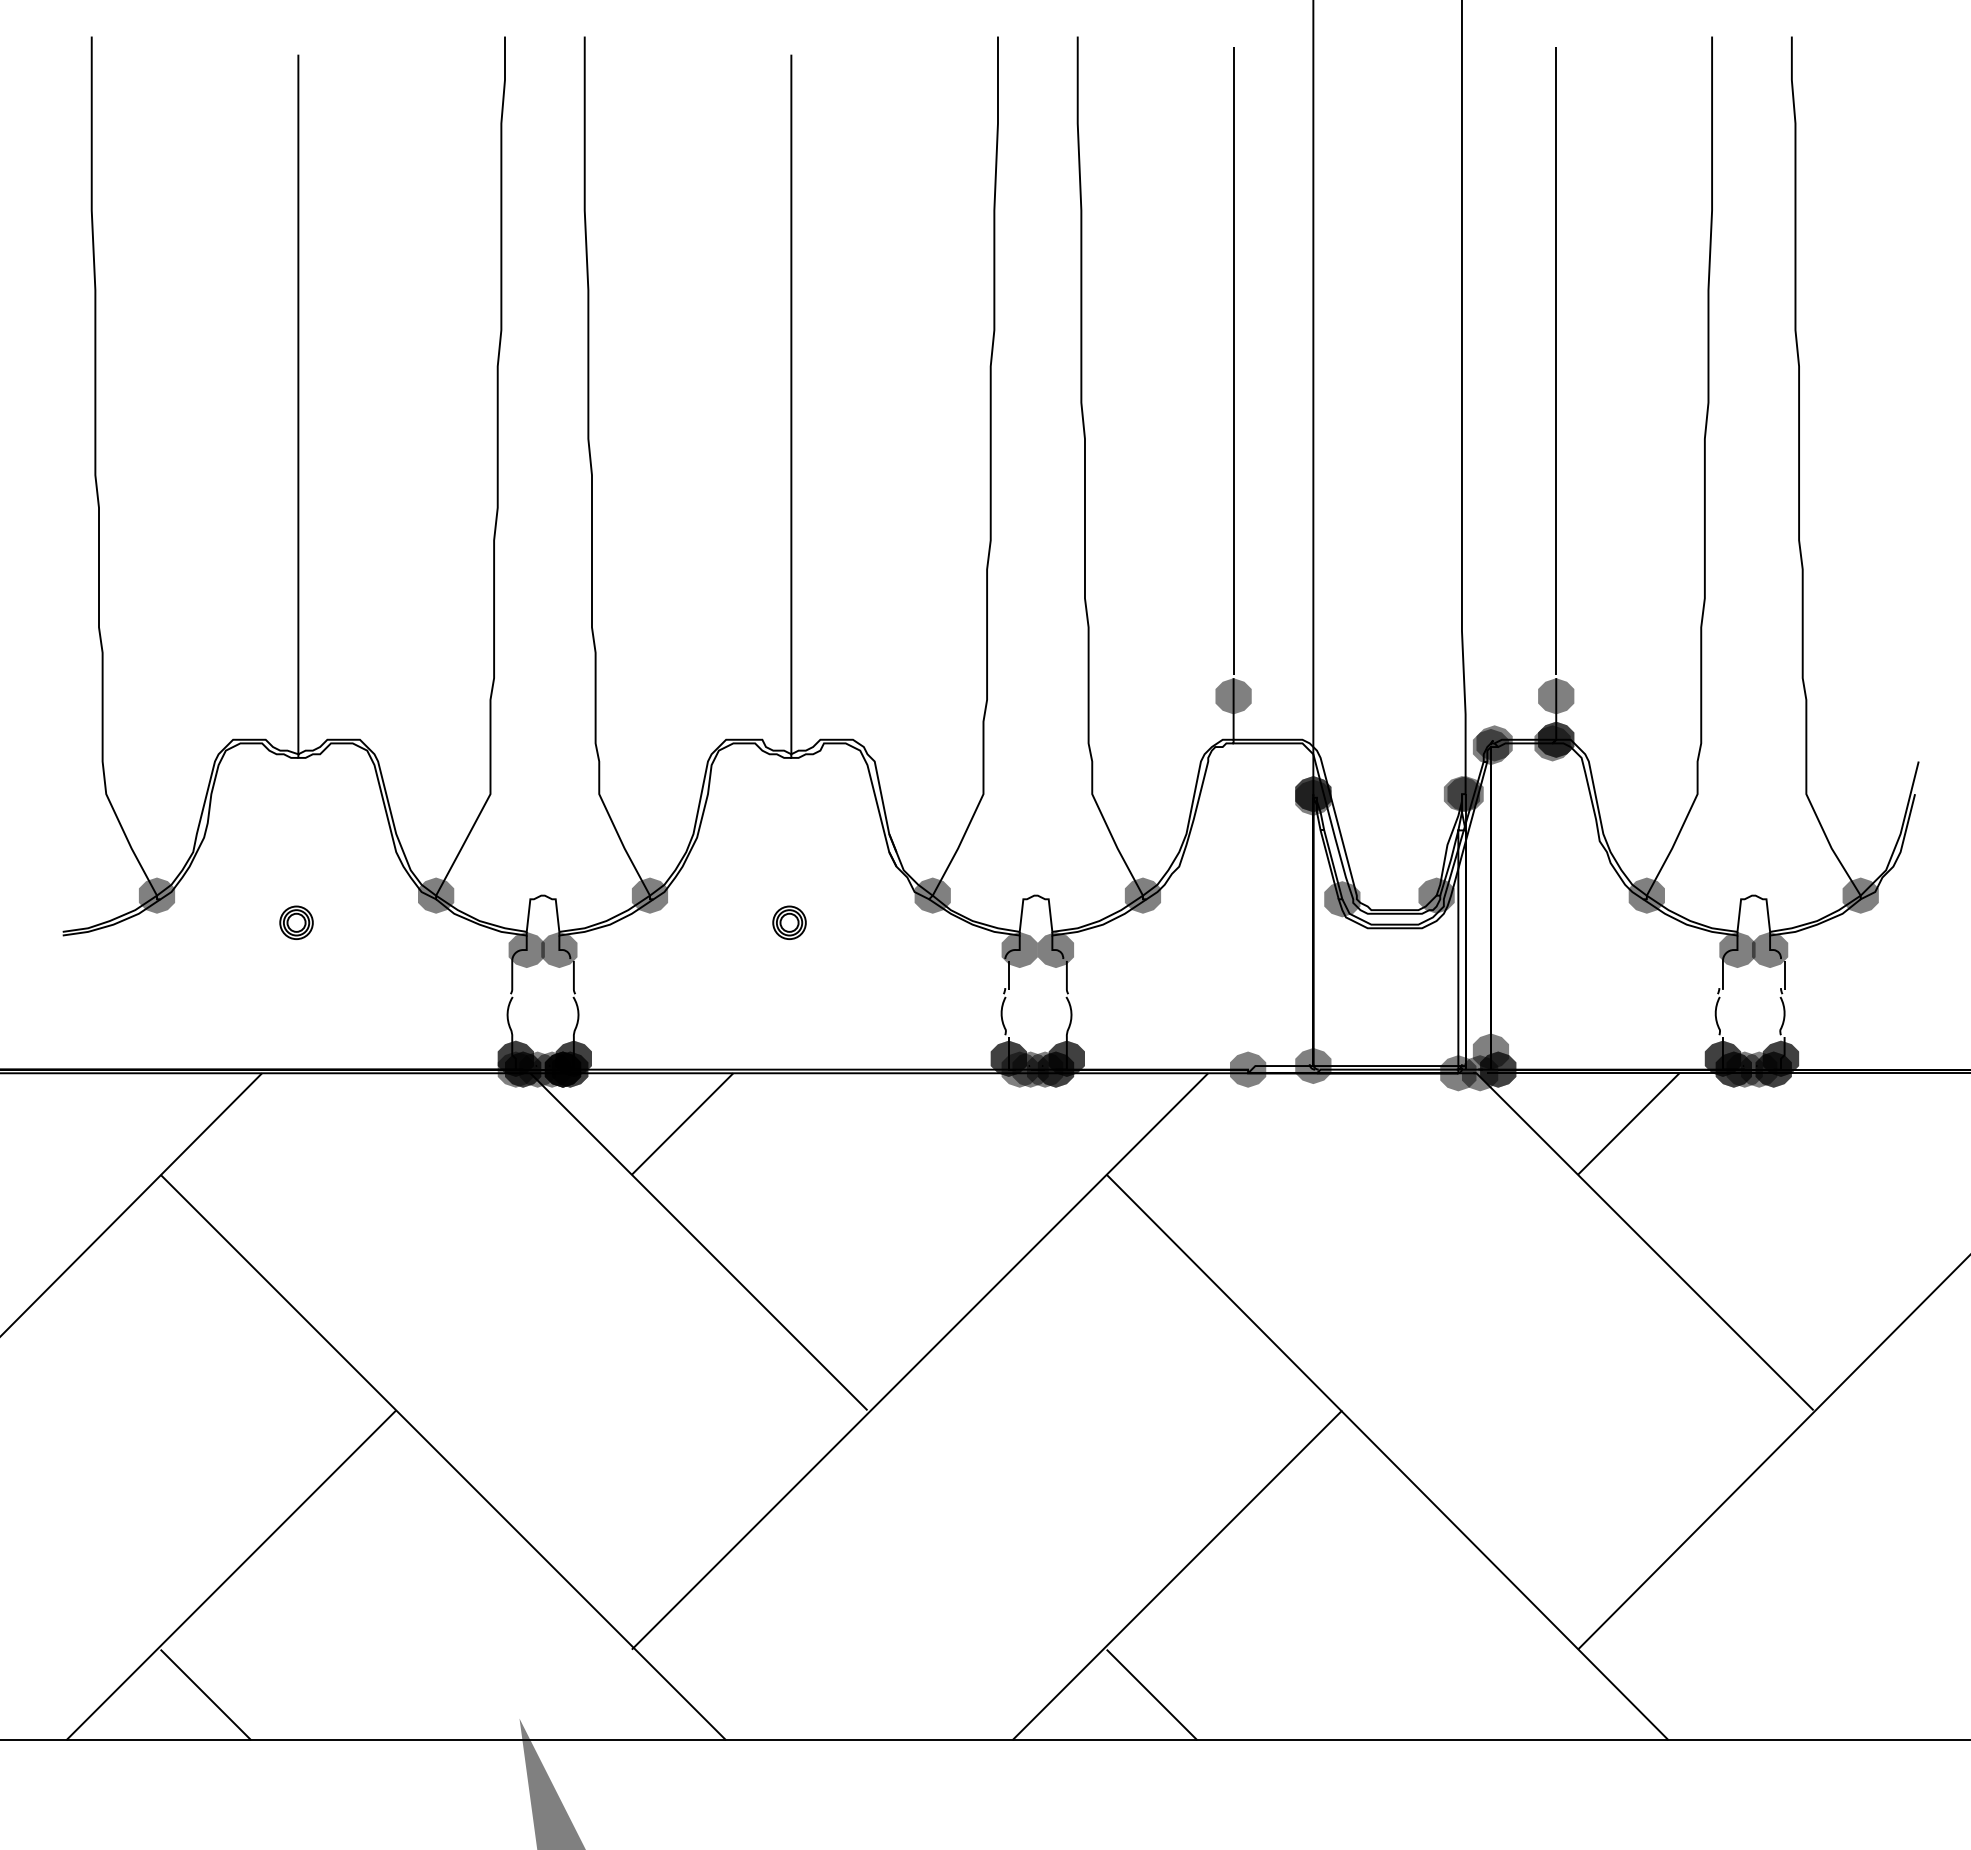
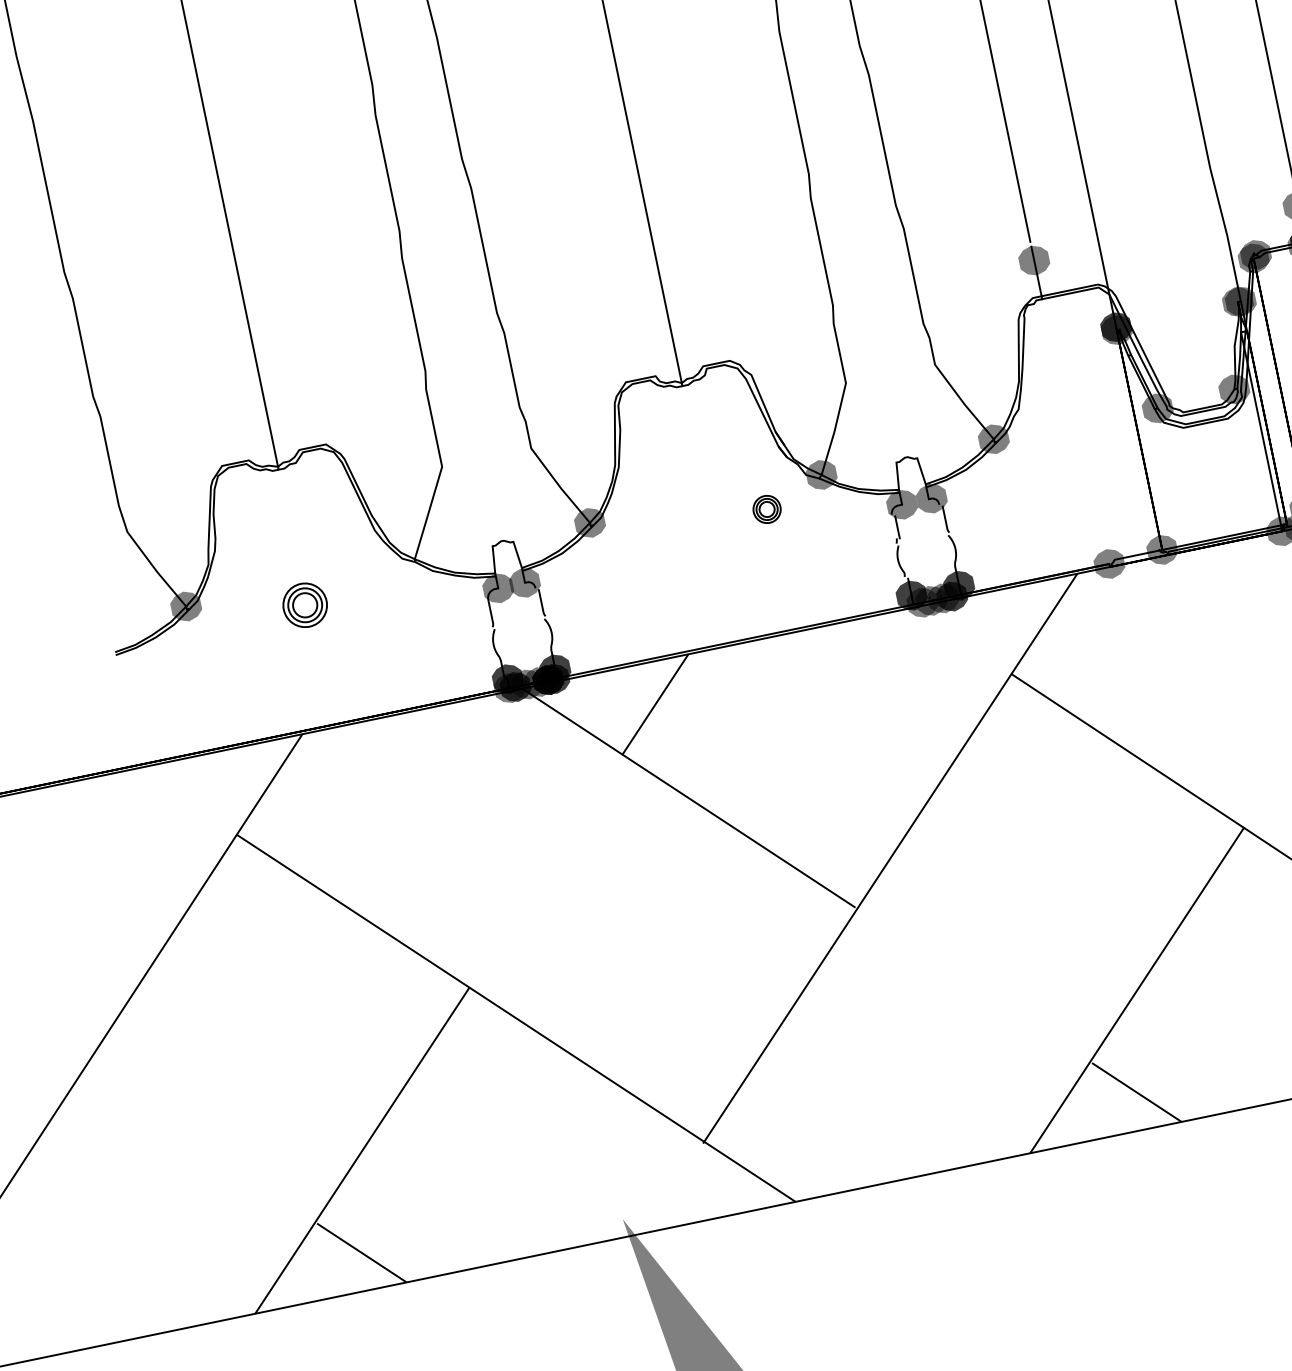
fill: (435, 895) -> (414, 559), removed
part: (296, 922) -> (305, 604), size x1.6
part: (789, 922) -> (767, 509), moved

